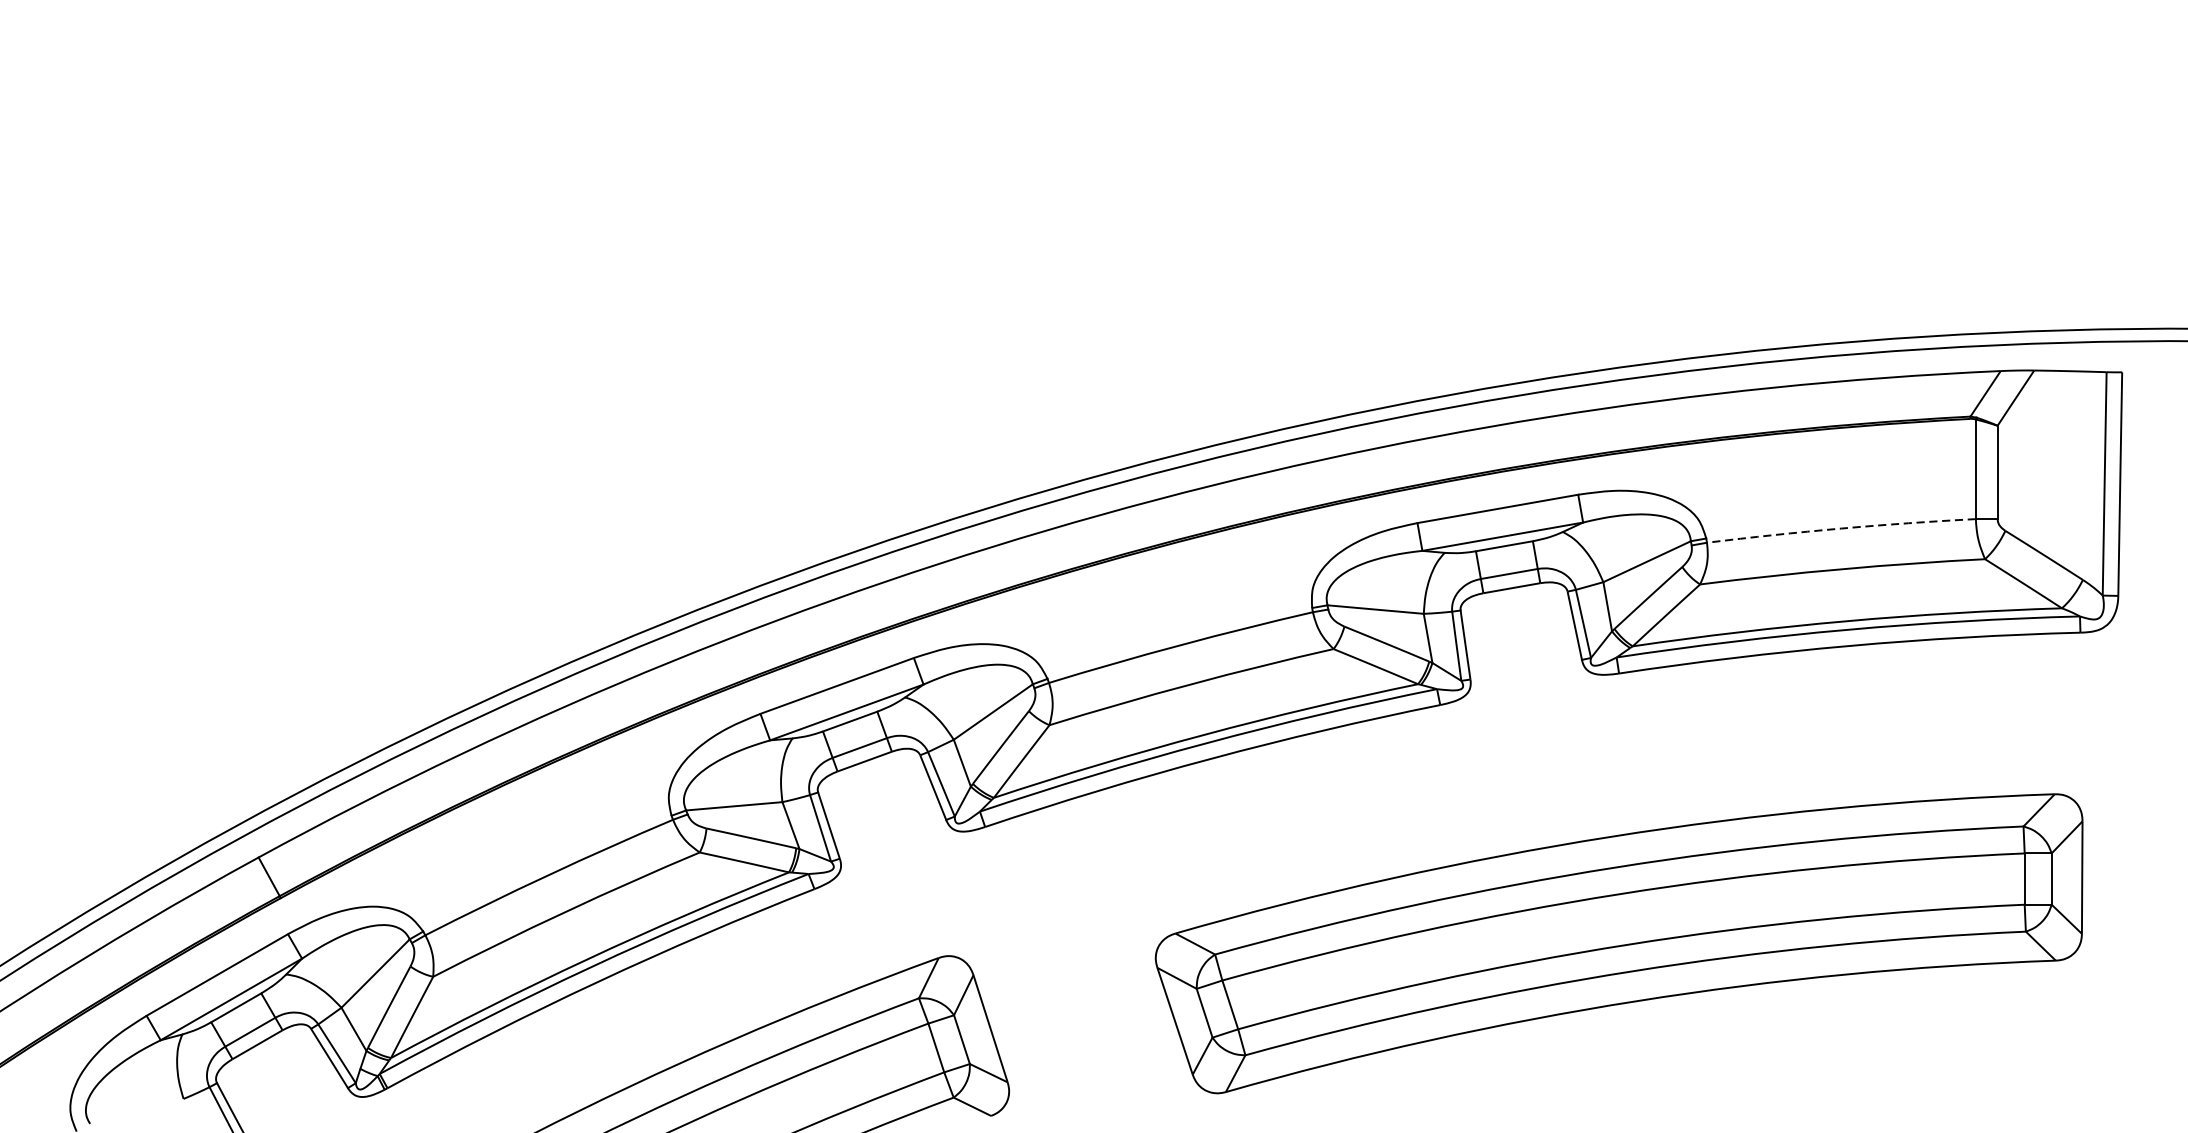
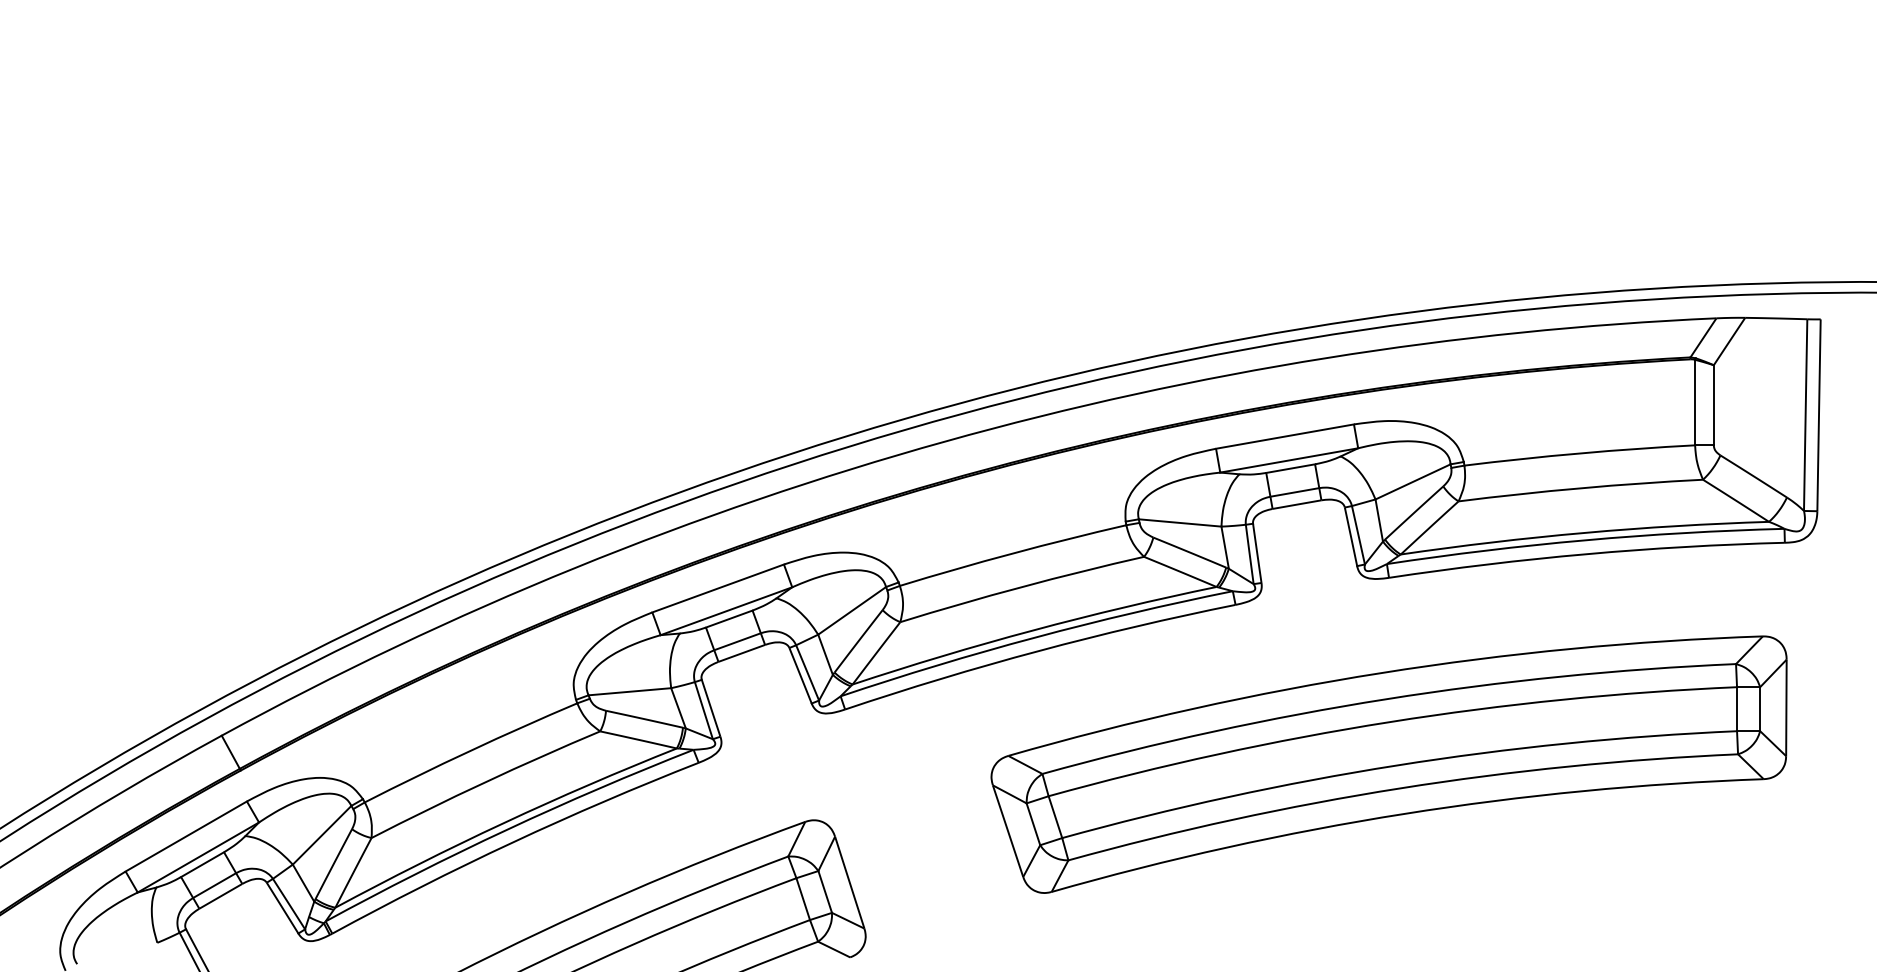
arc: (1841, 528) -> (1579, 453), dashed -> solid
part: (1618, 943) -> (1388, 764), moved

